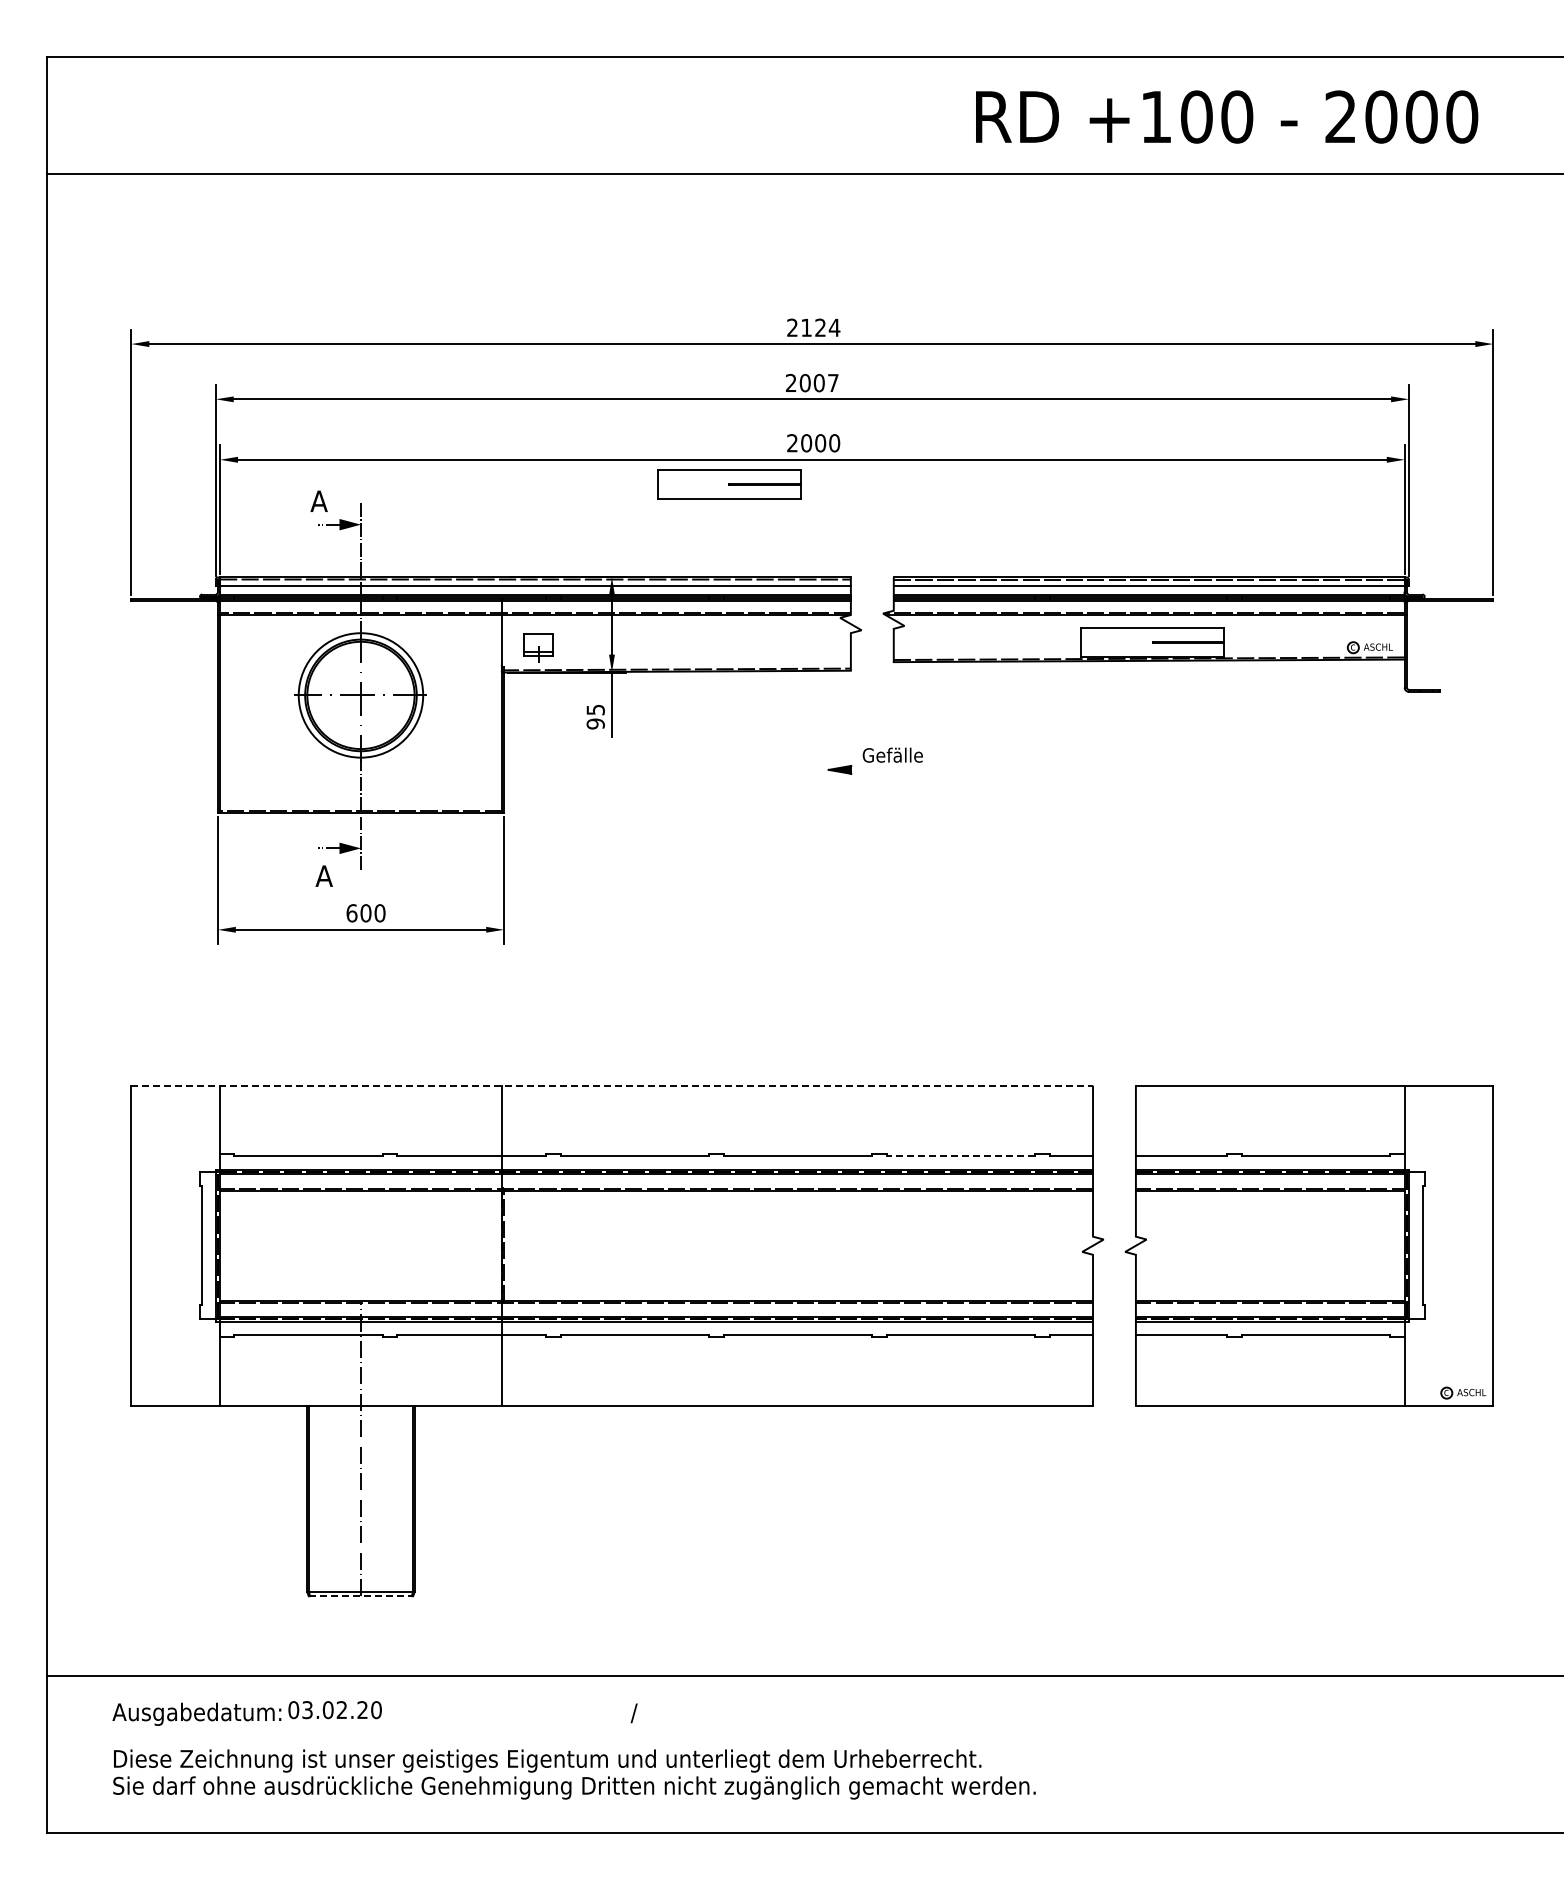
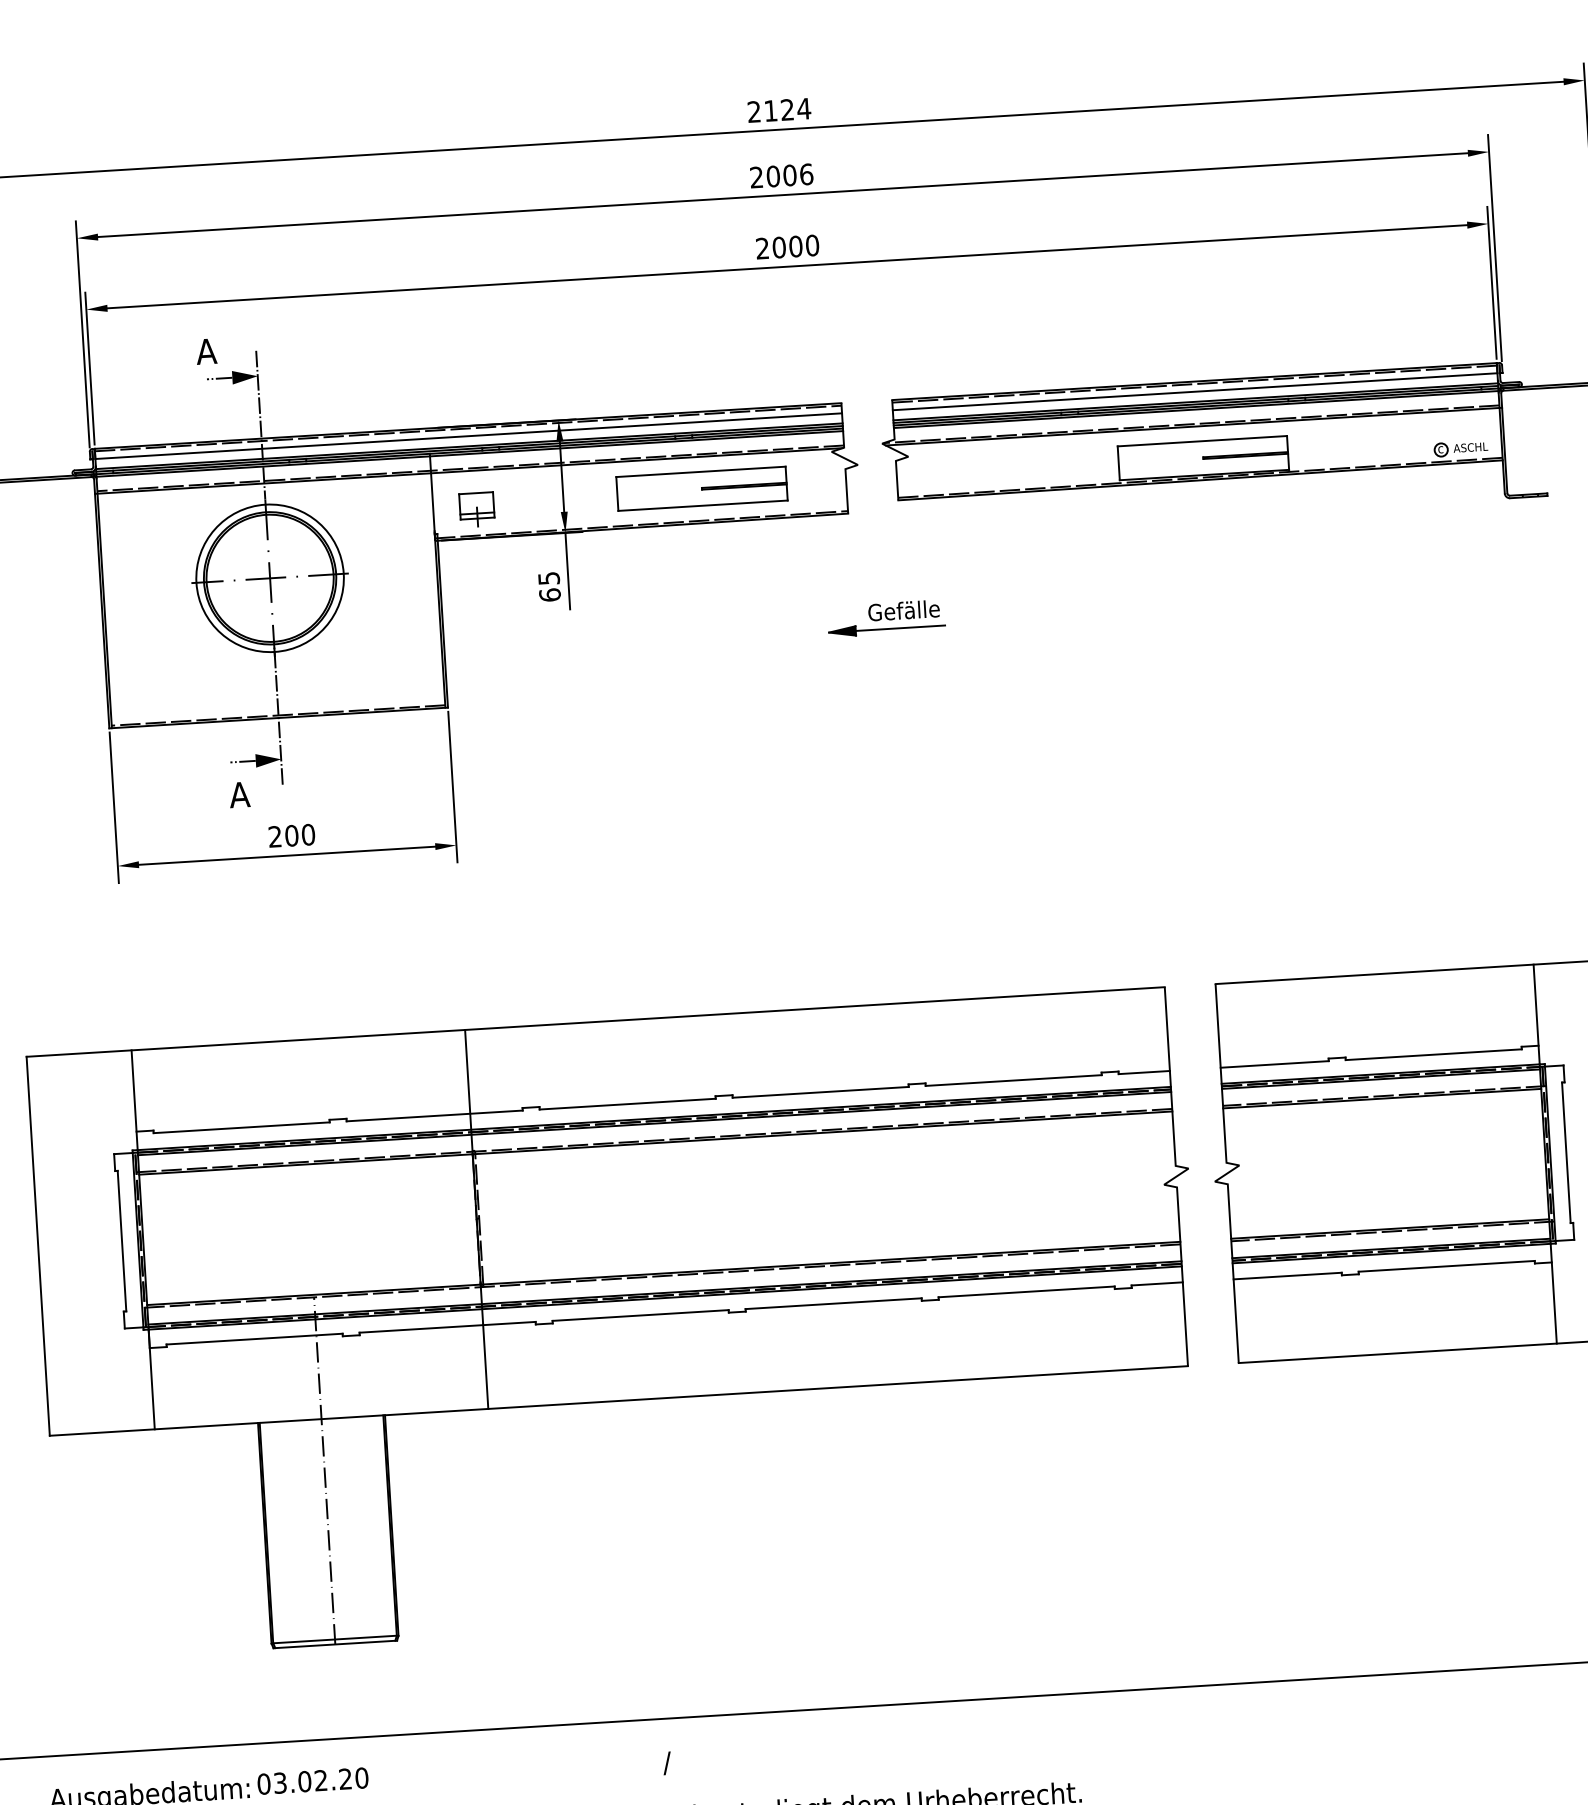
text: (833, 382) -> (806, 173), 2007 -> 2006
part: (729, 484) -> (702, 488), moved
text: (595, 723) -> (549, 594), 95 -> 65
line: (888, 769) -> (899, 627), added
text: (351, 913) -> (274, 837), 600 -> 200
line: (612, 1085) -> (596, 1021), dashed -> solid
line: (960, 1156) -> (1013, 1080), dashed -> solid
line: (361, 1596) -> (335, 1644), dashed -> solid

